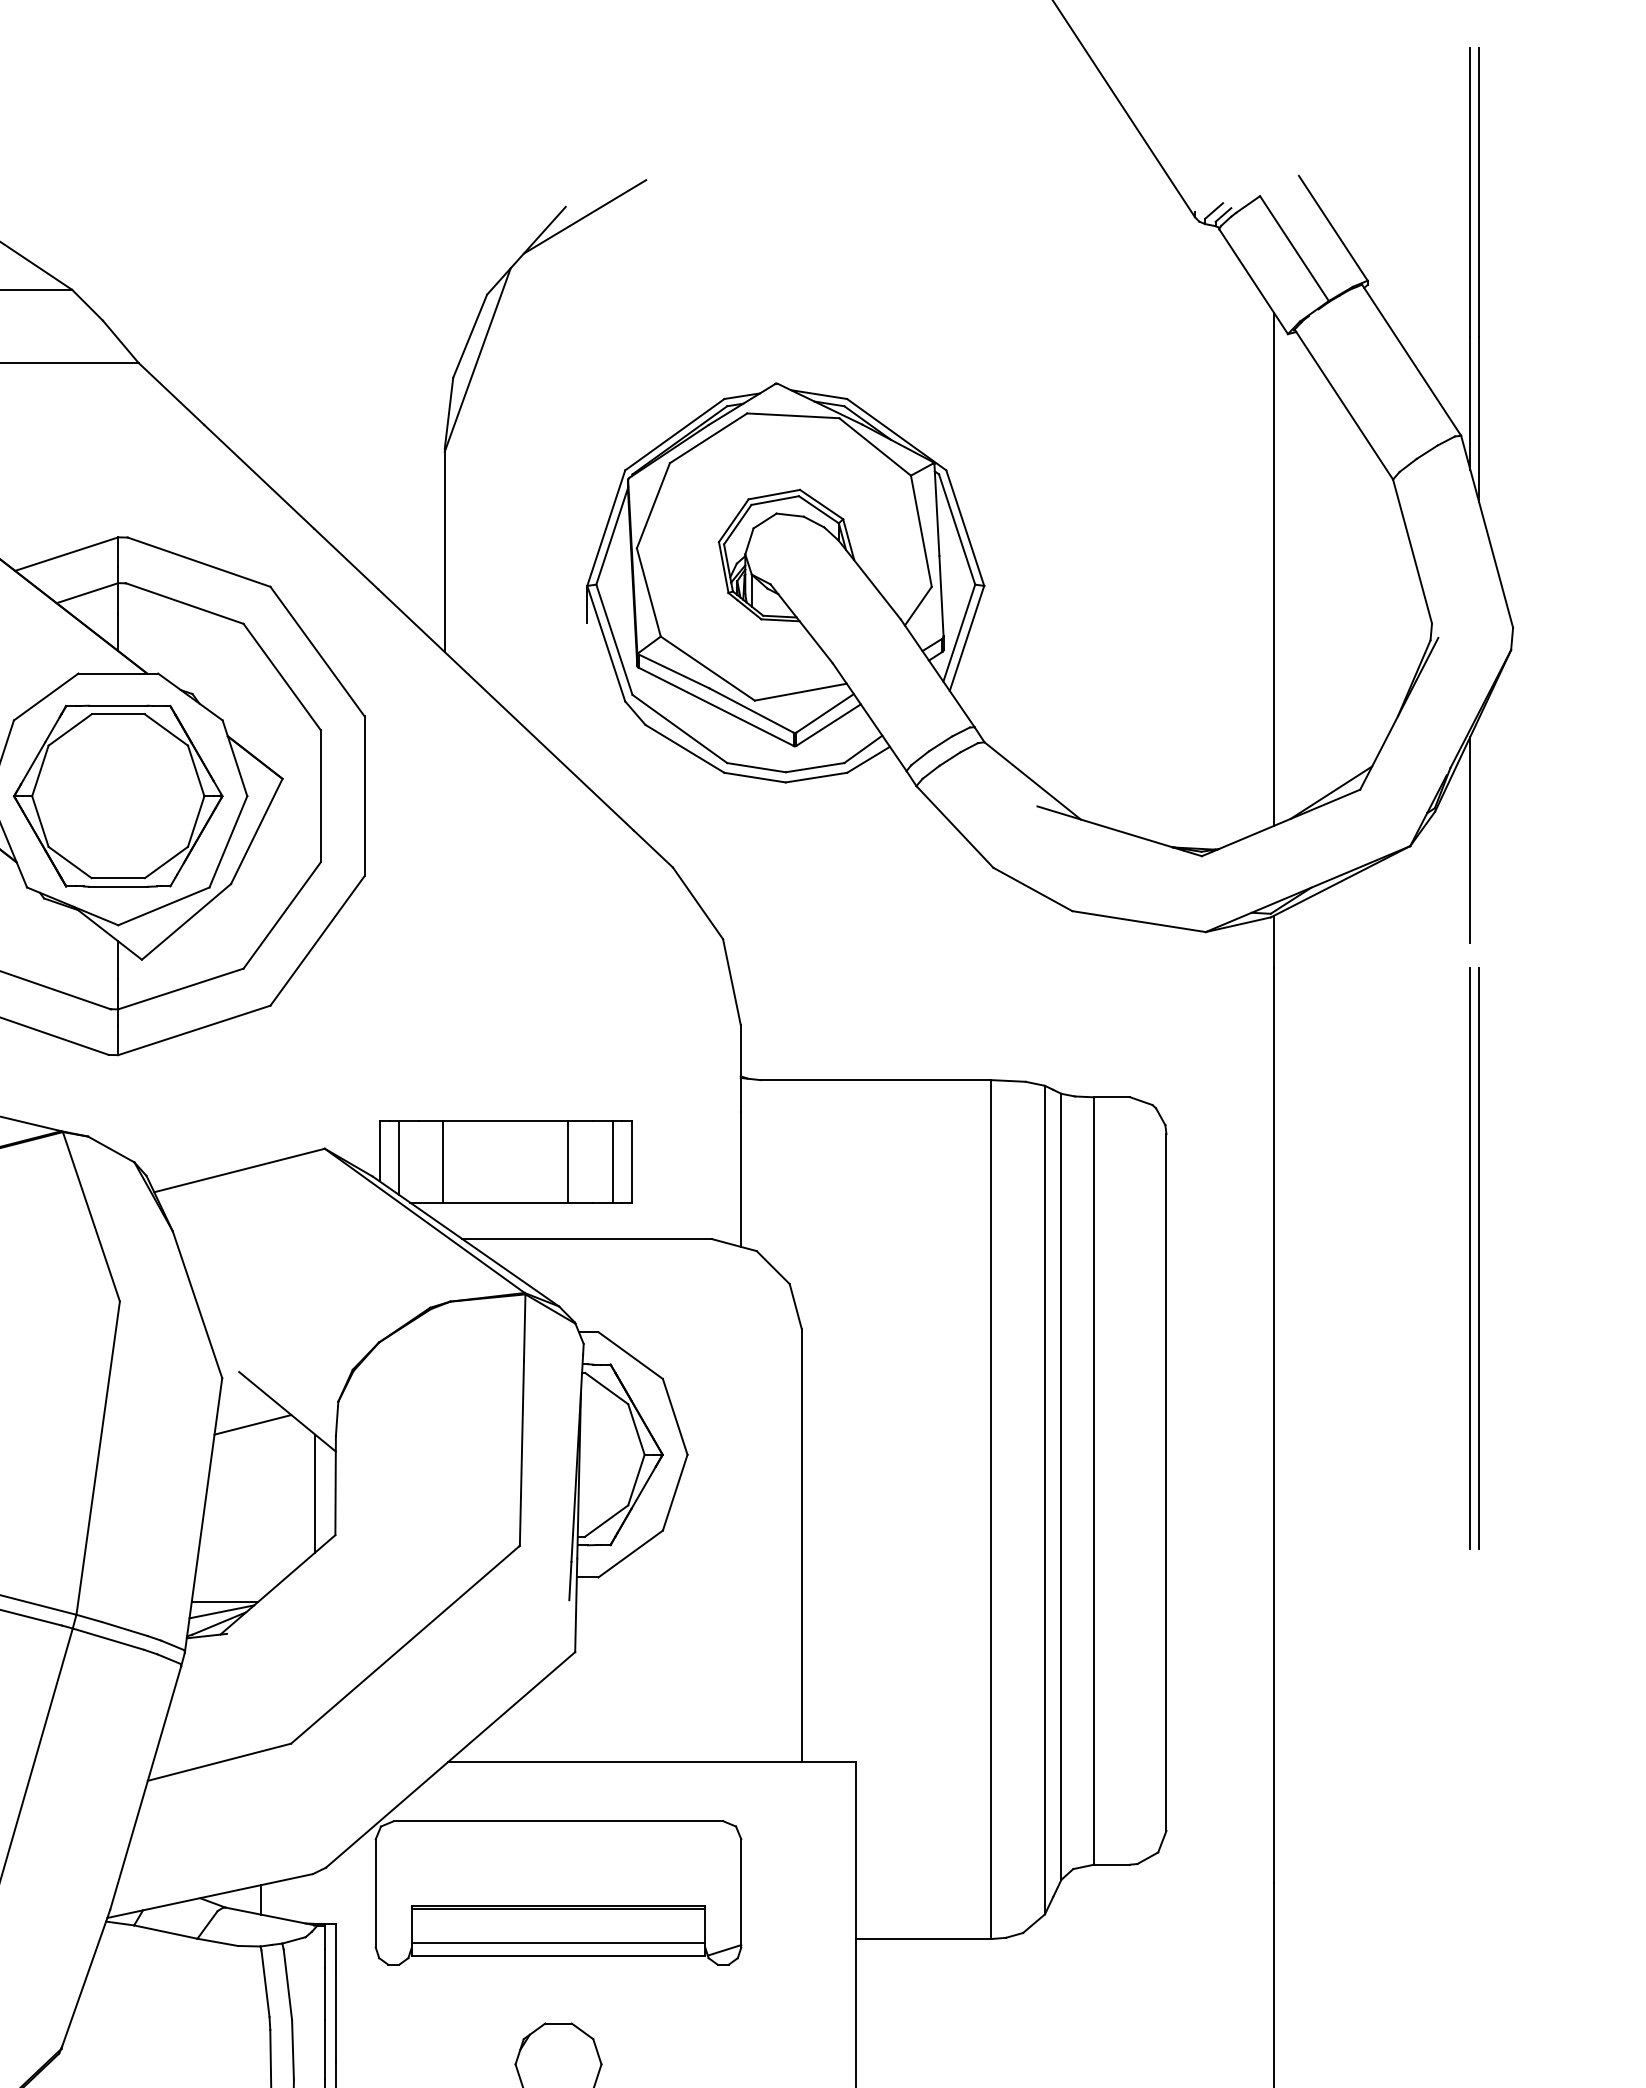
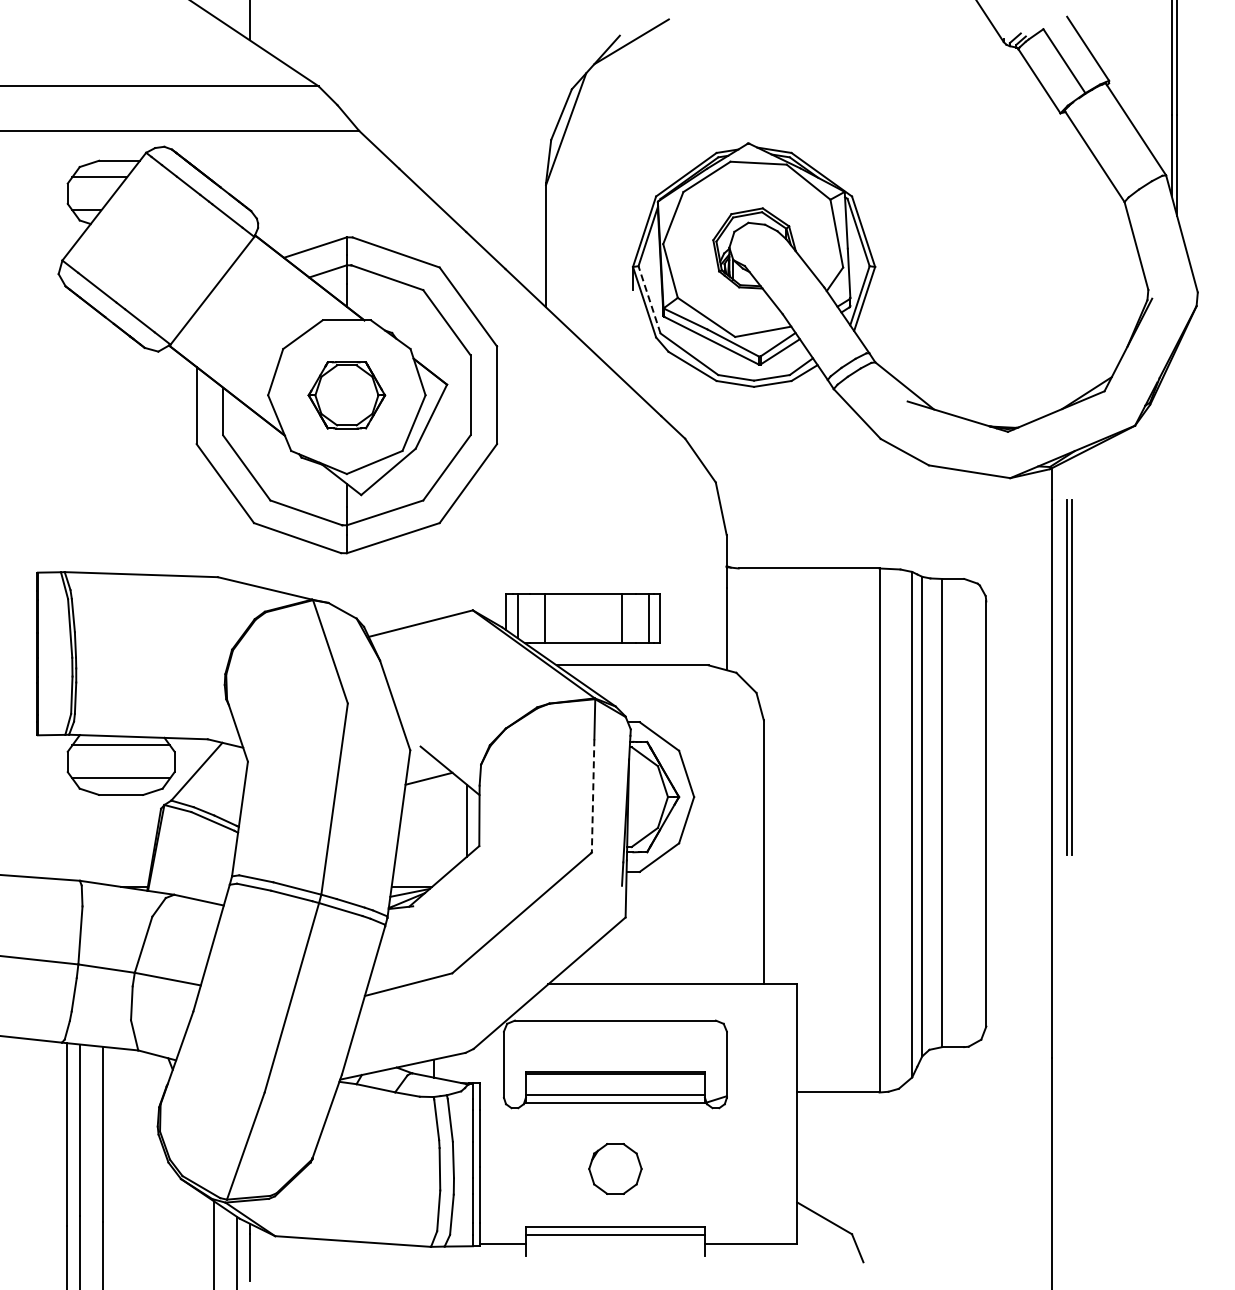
line: (1273, 568) -> (1051, 256), removed
line: (614, 639) -> (649, 299), solid -> dashed
part: (117, 796) -> (346, 395), size x0.6
line: (1469, 839) -> (1171, 421), removed
part: (1474, 1258) -> (1069, 677), moved
line: (522, 1452) -> (593, 795), solid -> dashed

